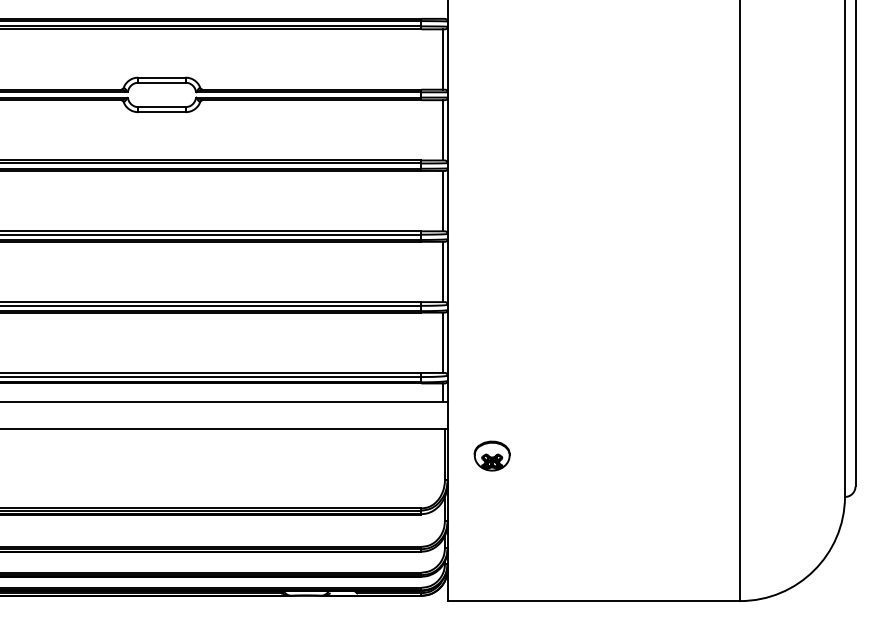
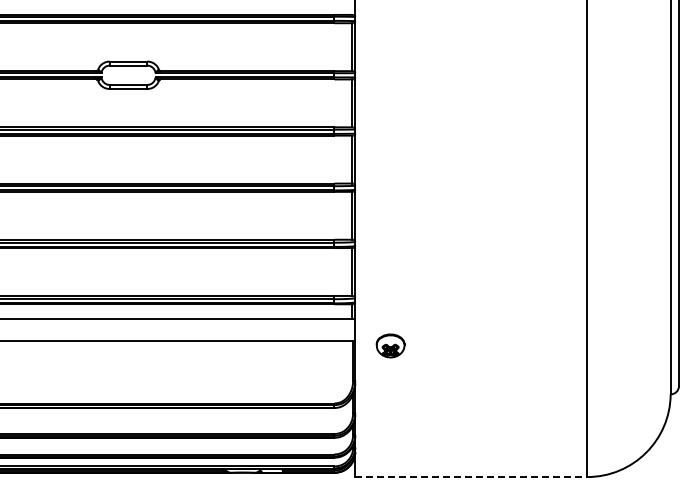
part: (492, 455) -> (390, 345), moved
line: (594, 601) -> (471, 477), solid -> dashed

